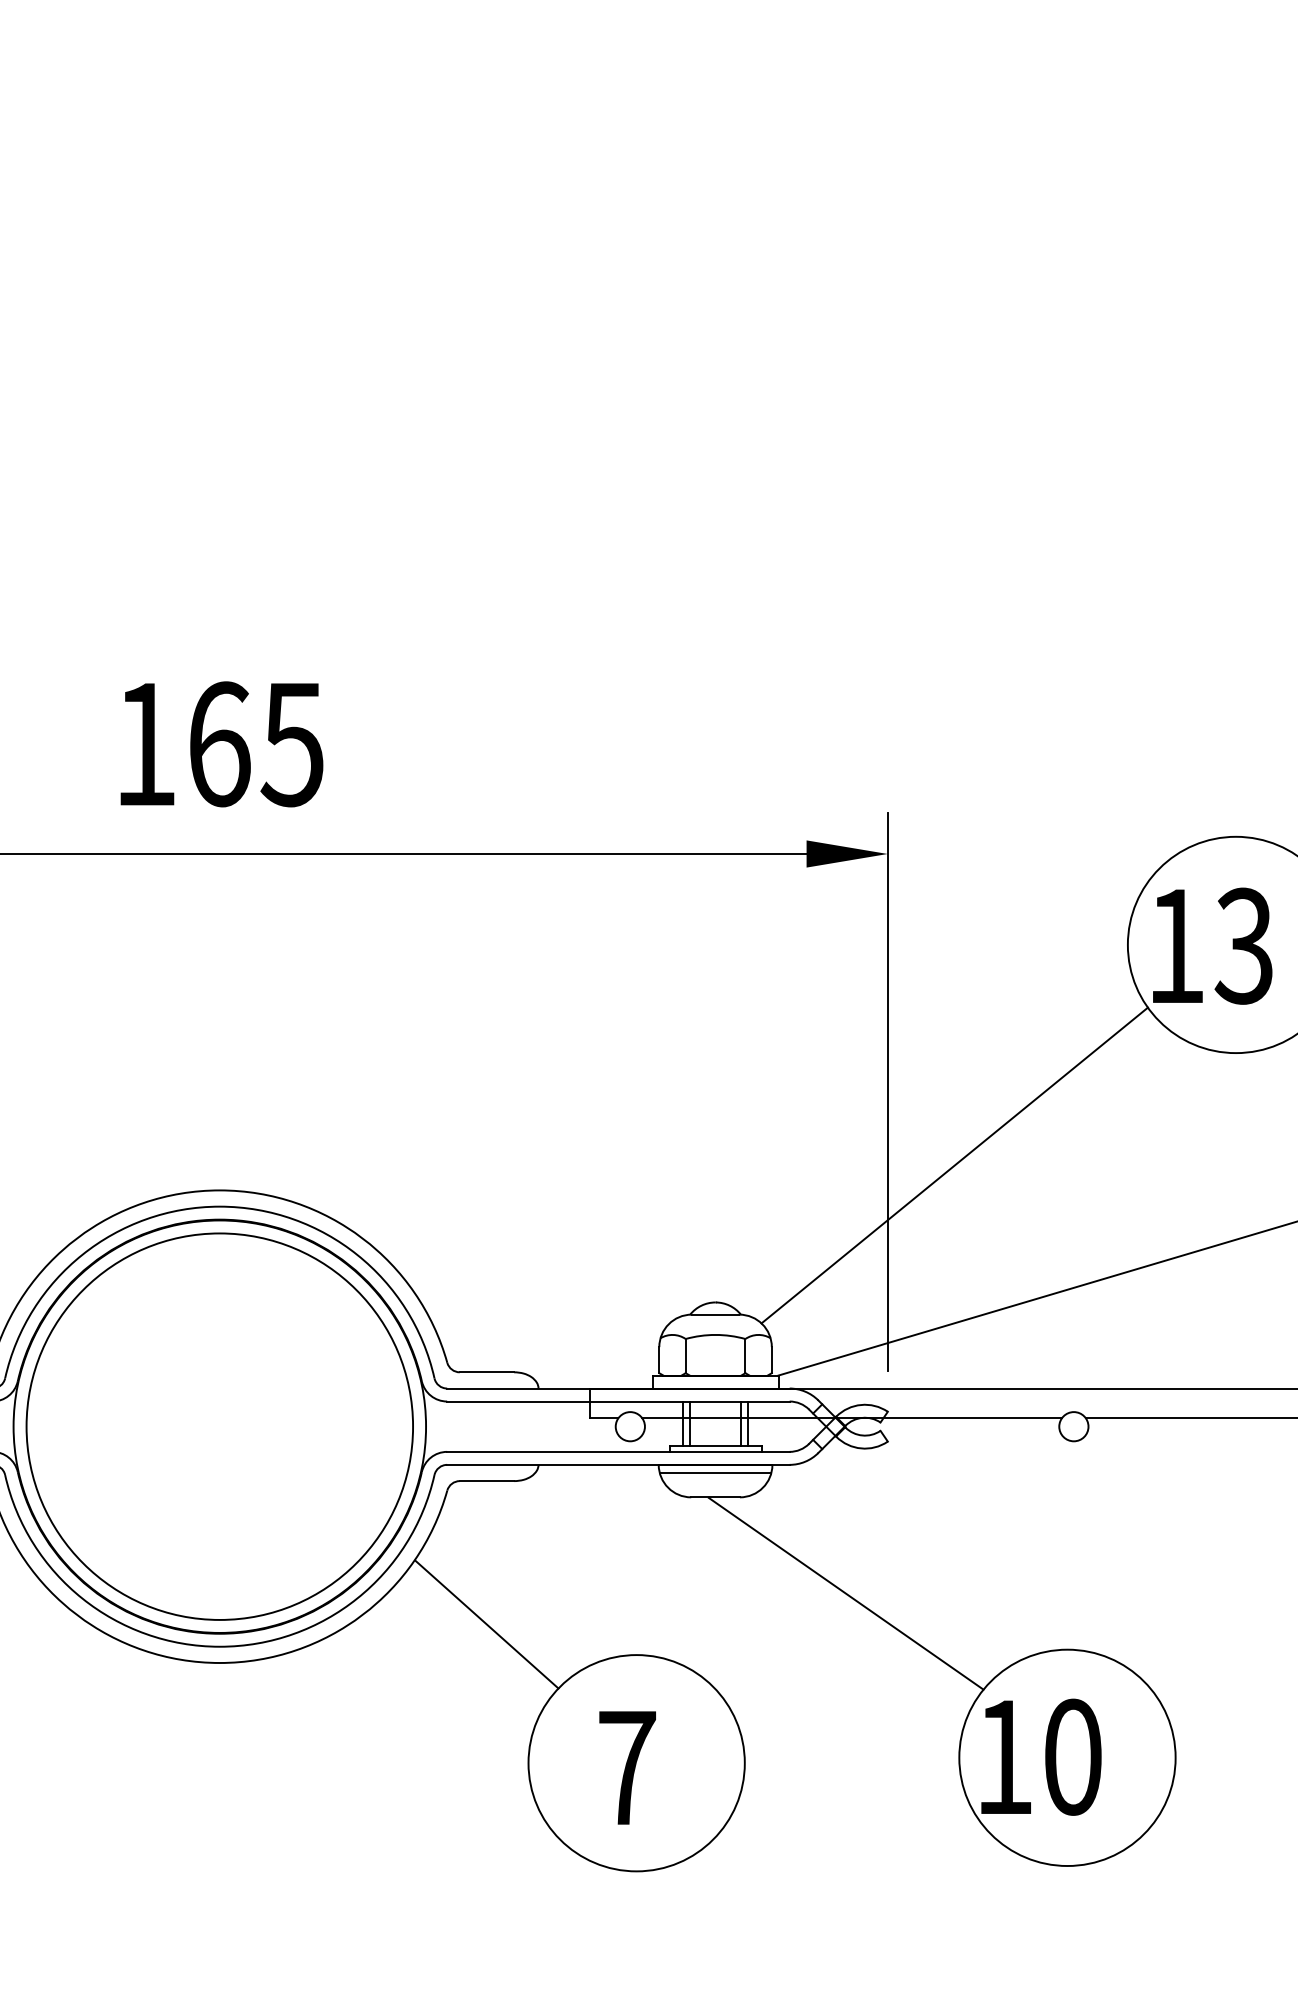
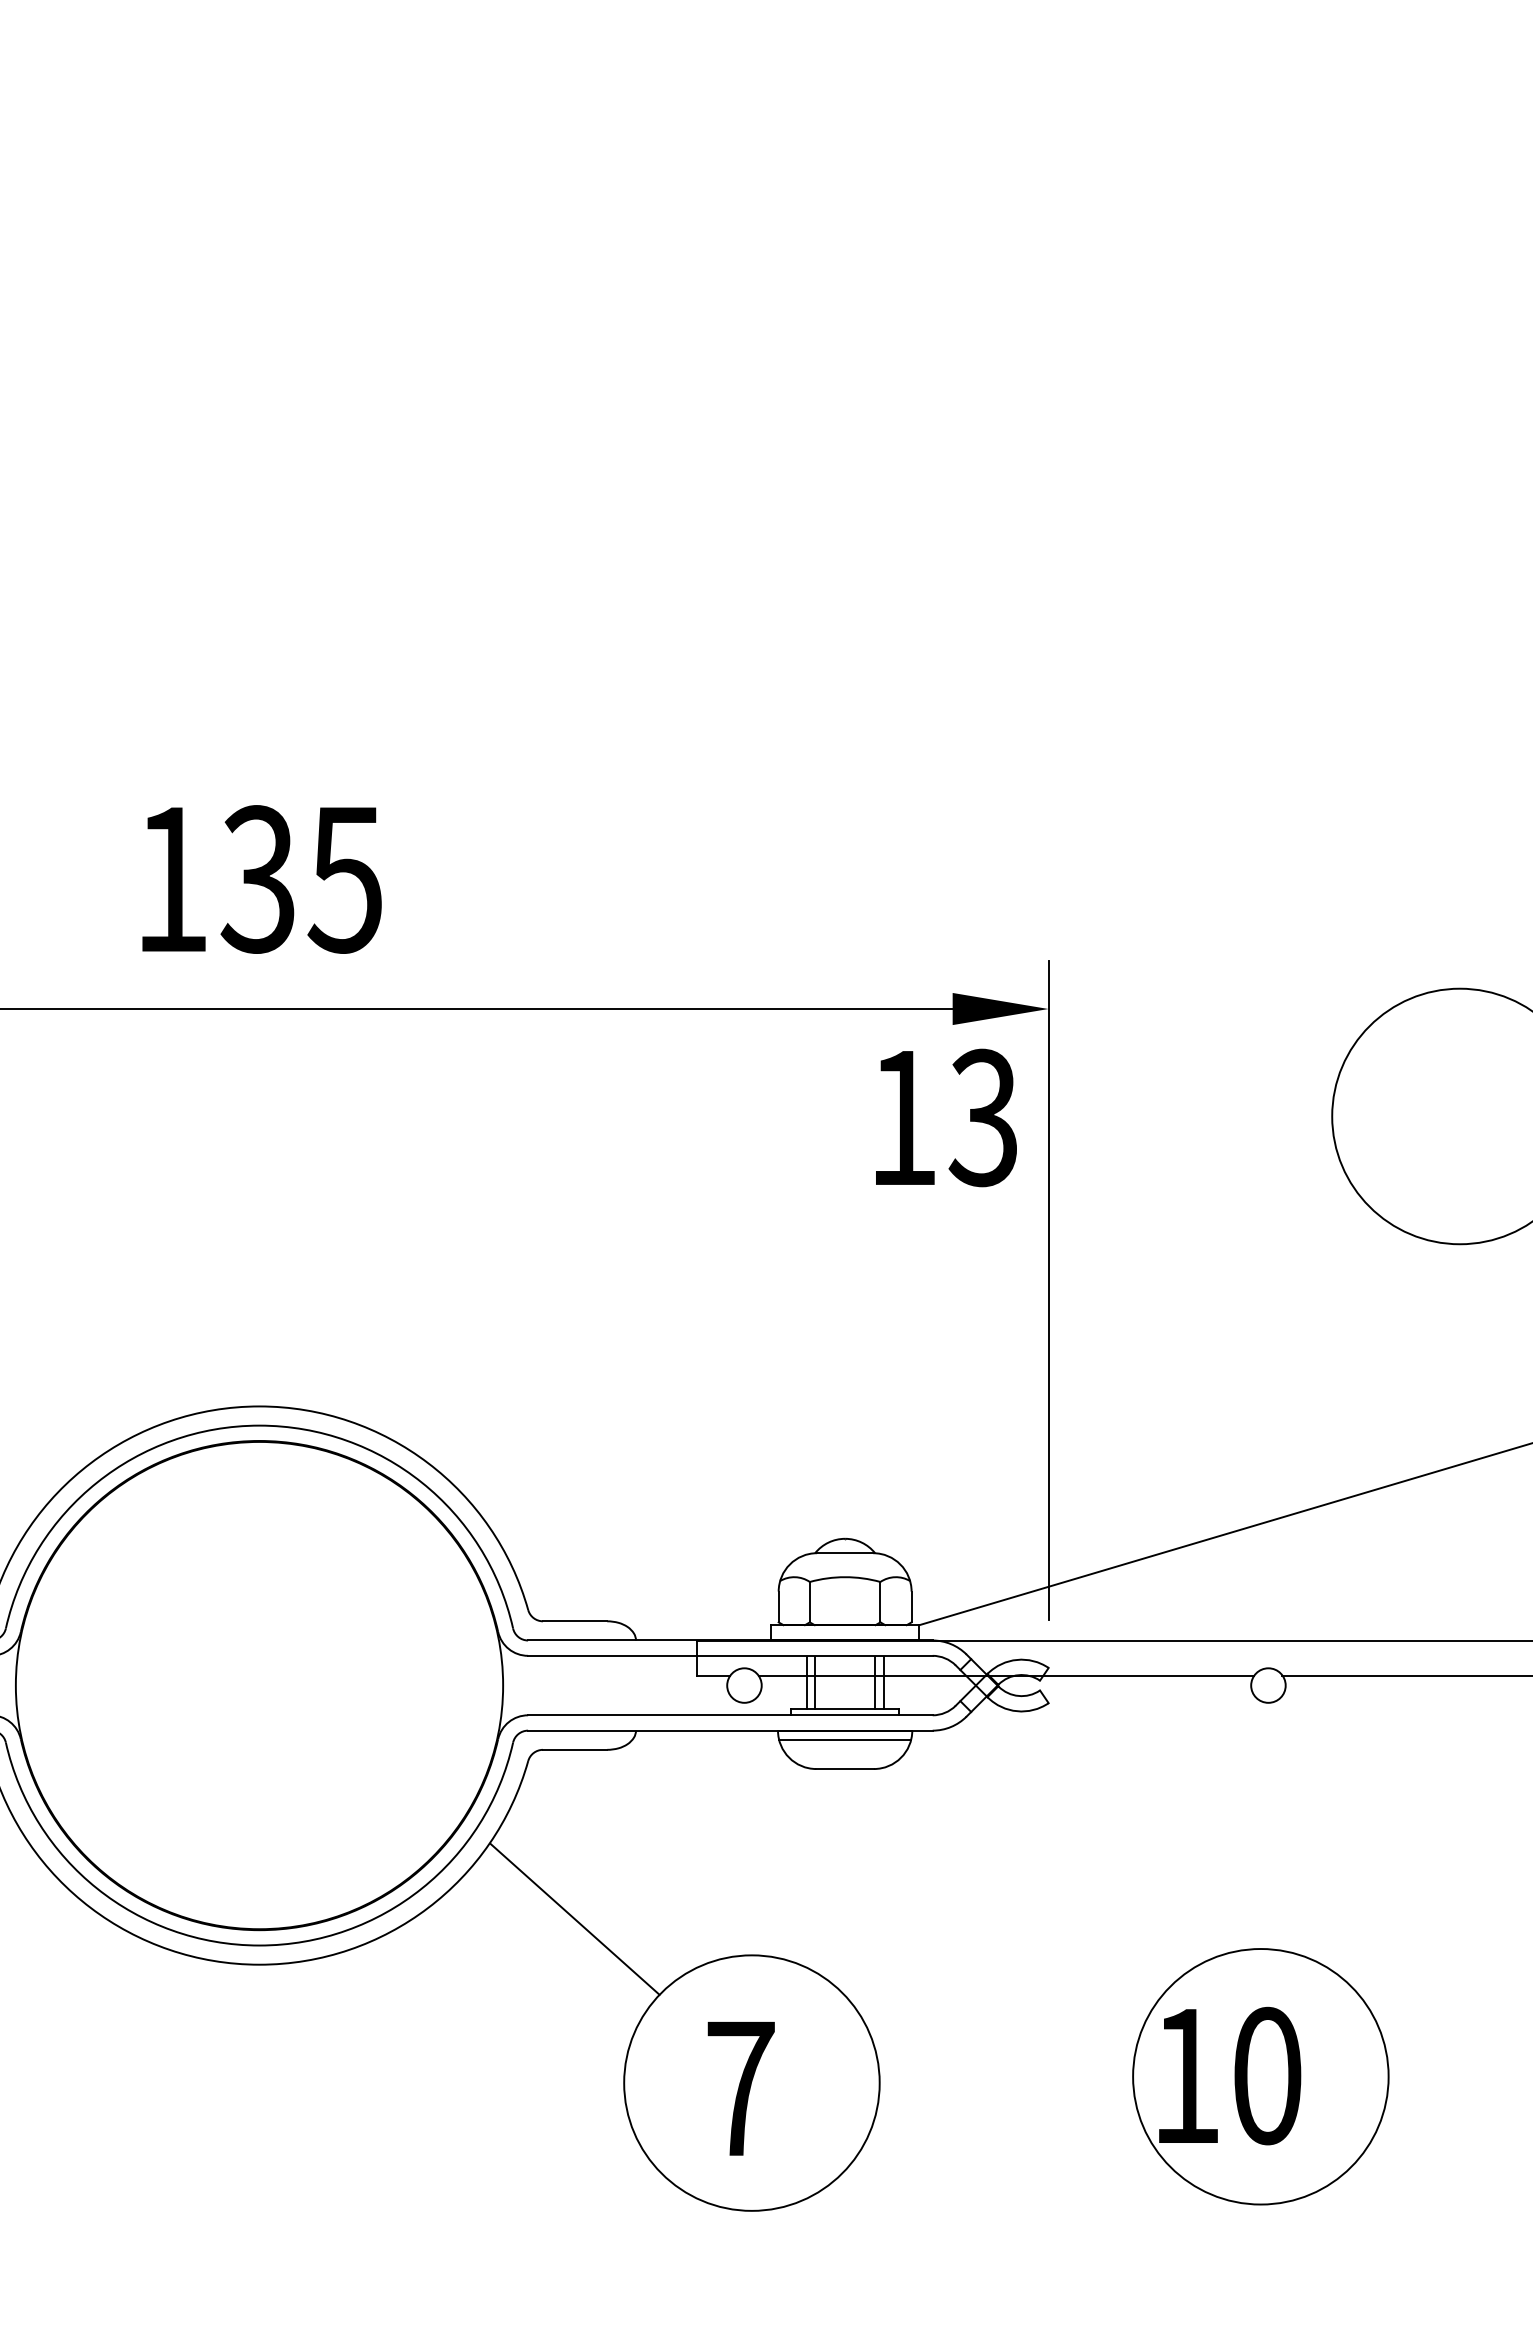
text: (218, 744) -> (258, 879), 165 -> 135
text: (1212, 945) -> (946, 1117), moved
line: (954, 1165) -> (1127, 1376), removed
circle: (219, 1426) -> (259, 1685), removed
line: (846, 1593) -> (999, 1882), removed

